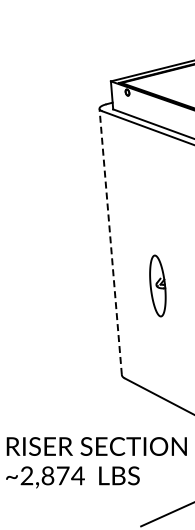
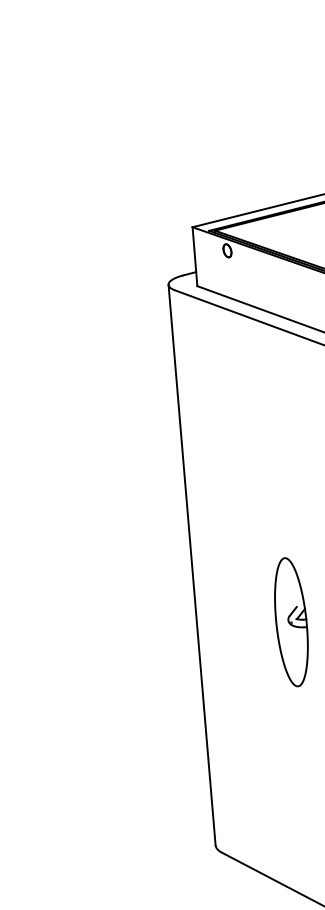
line: (110, 241) -> (191, 564), dashed -> solid
part: (157, 285) -> (290, 621), moved

